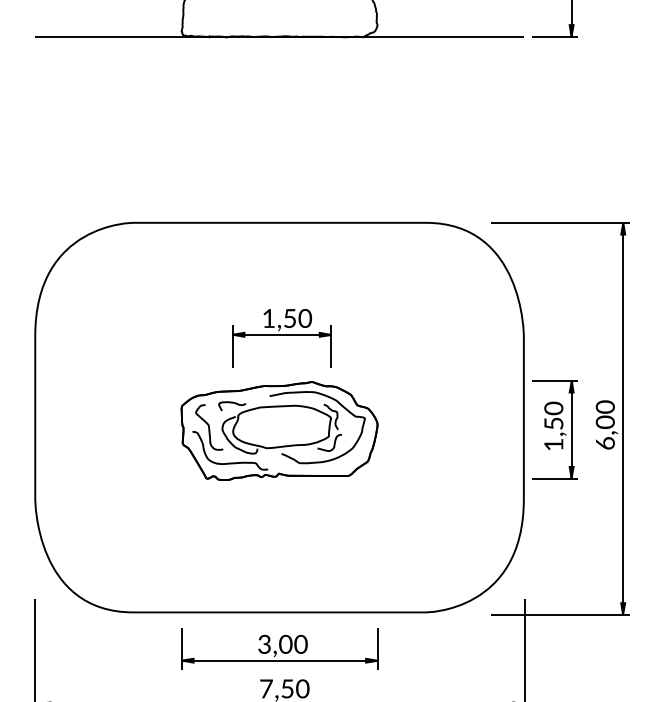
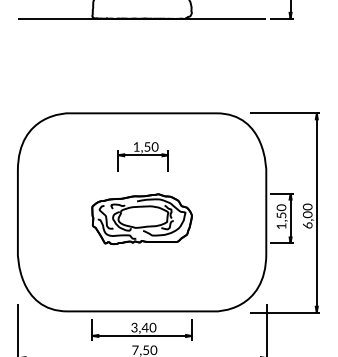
part: (280, 337) -> (142, 156), moved
text: (284, 644) -> (144, 327), 3,00 -> 3,40

